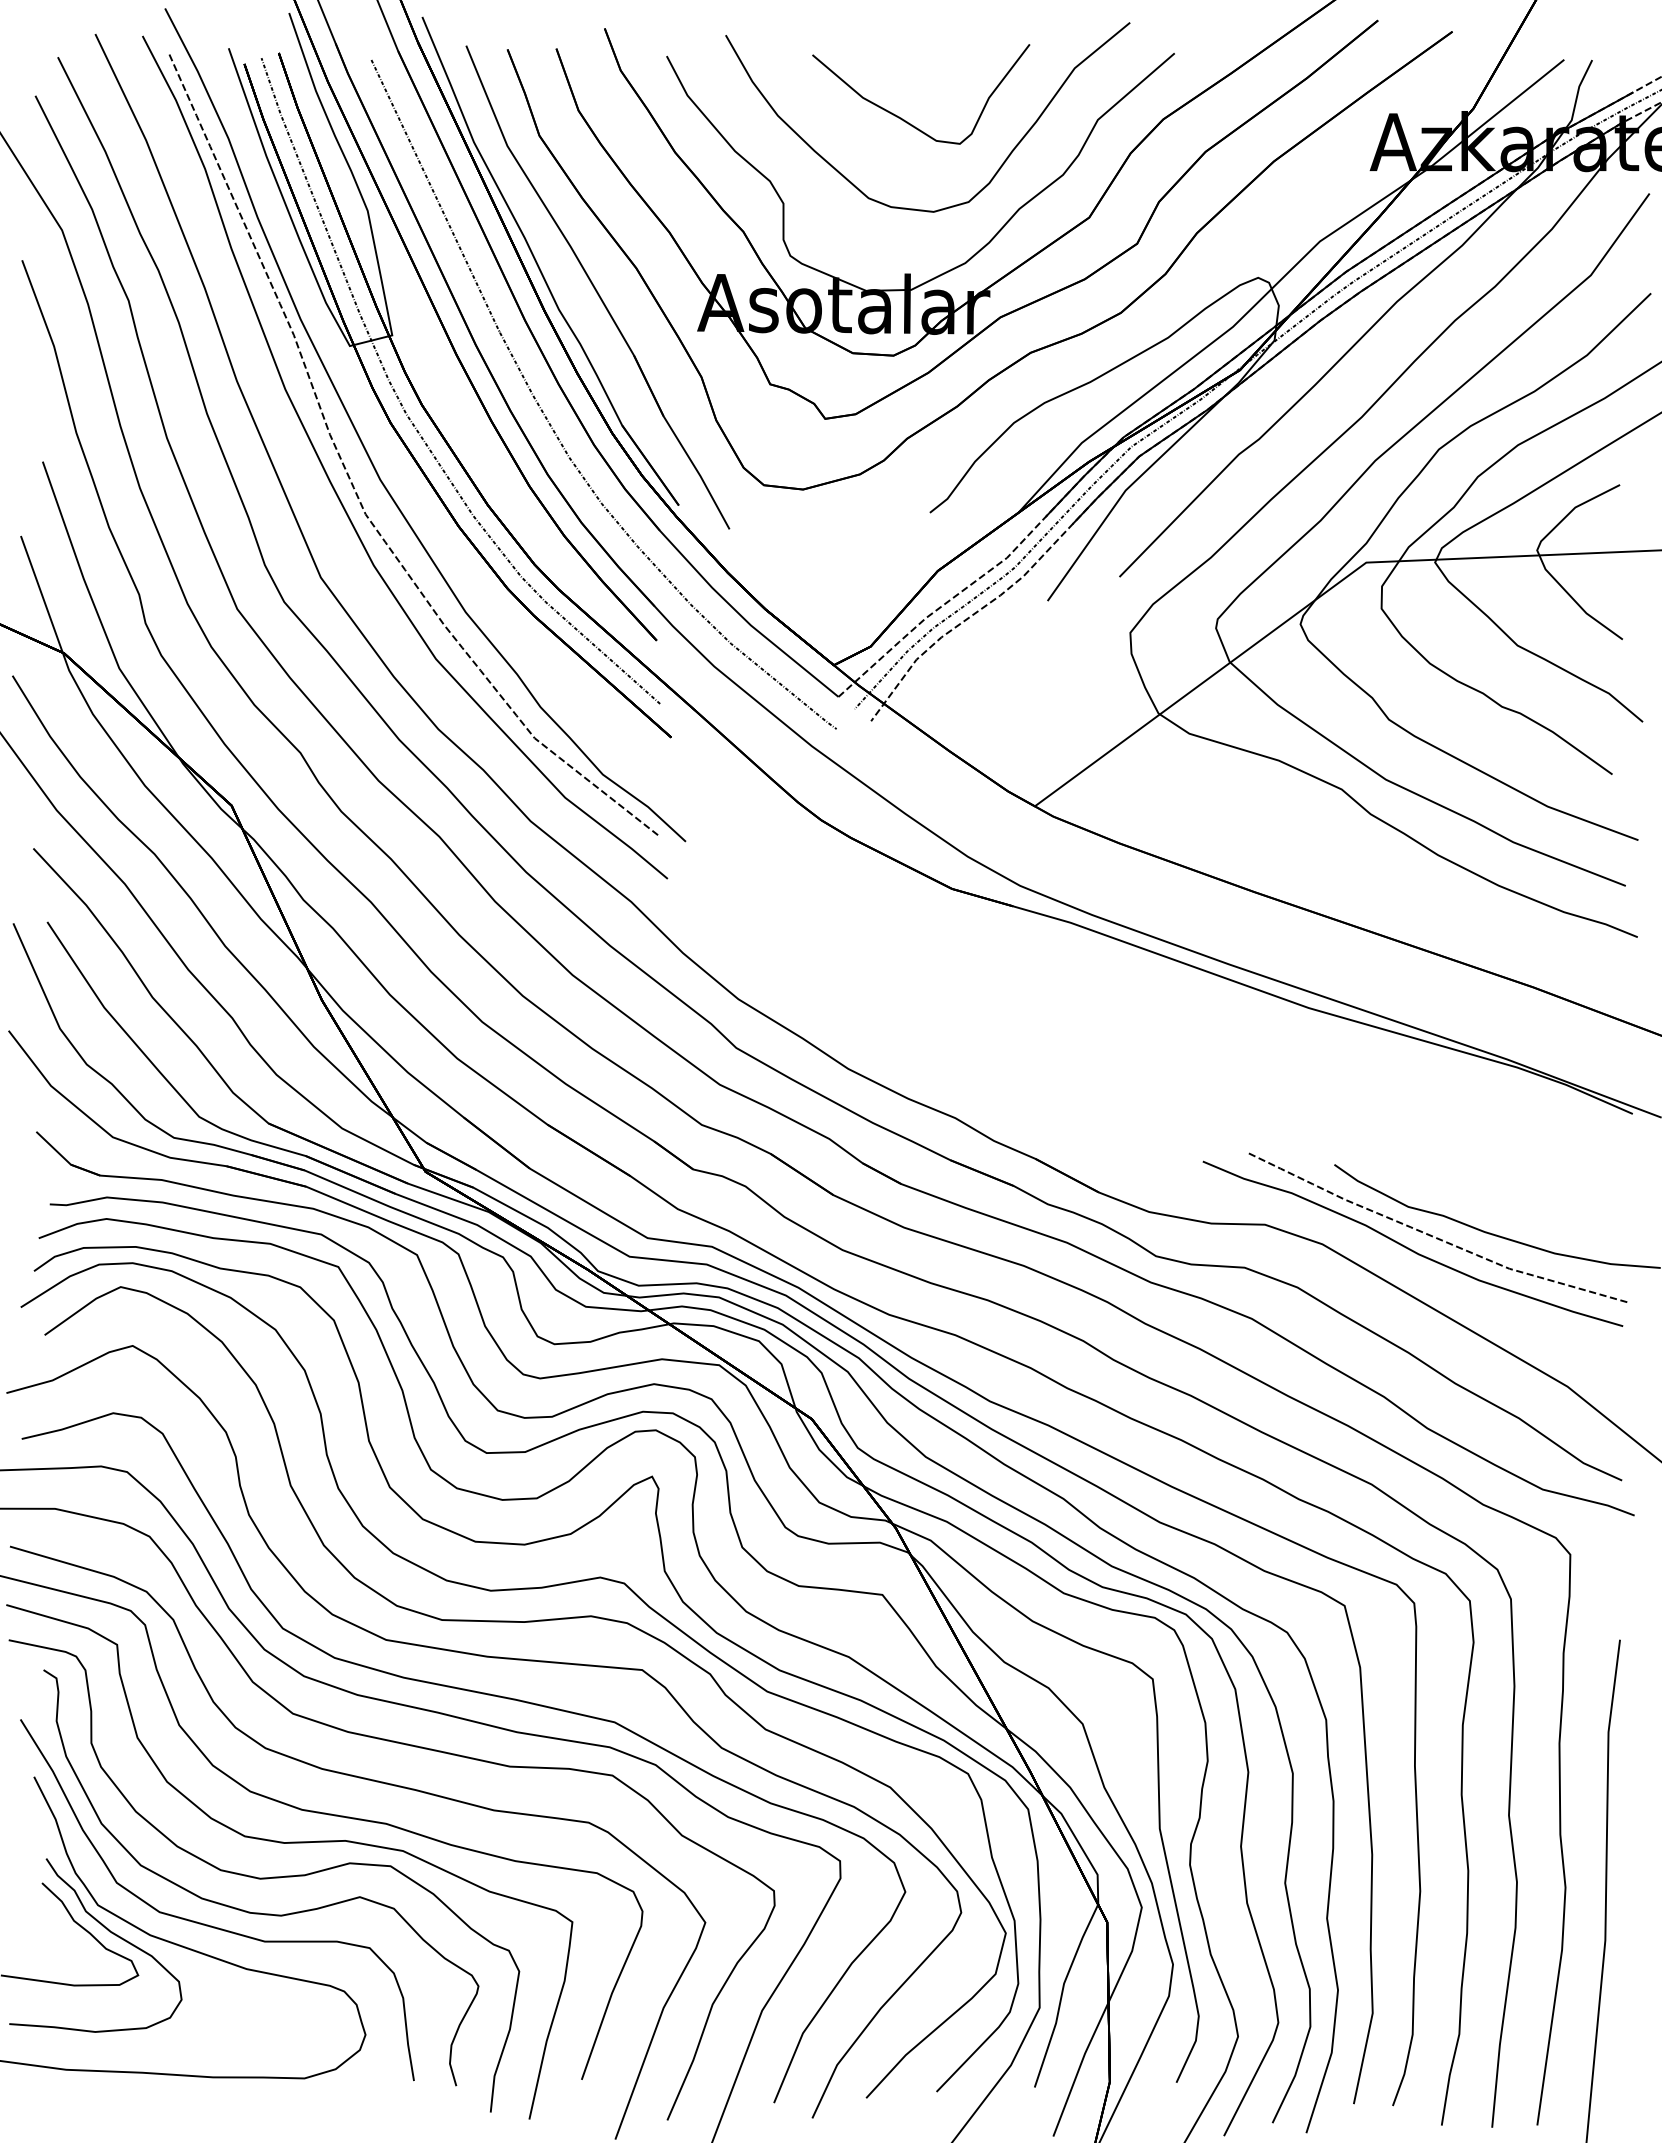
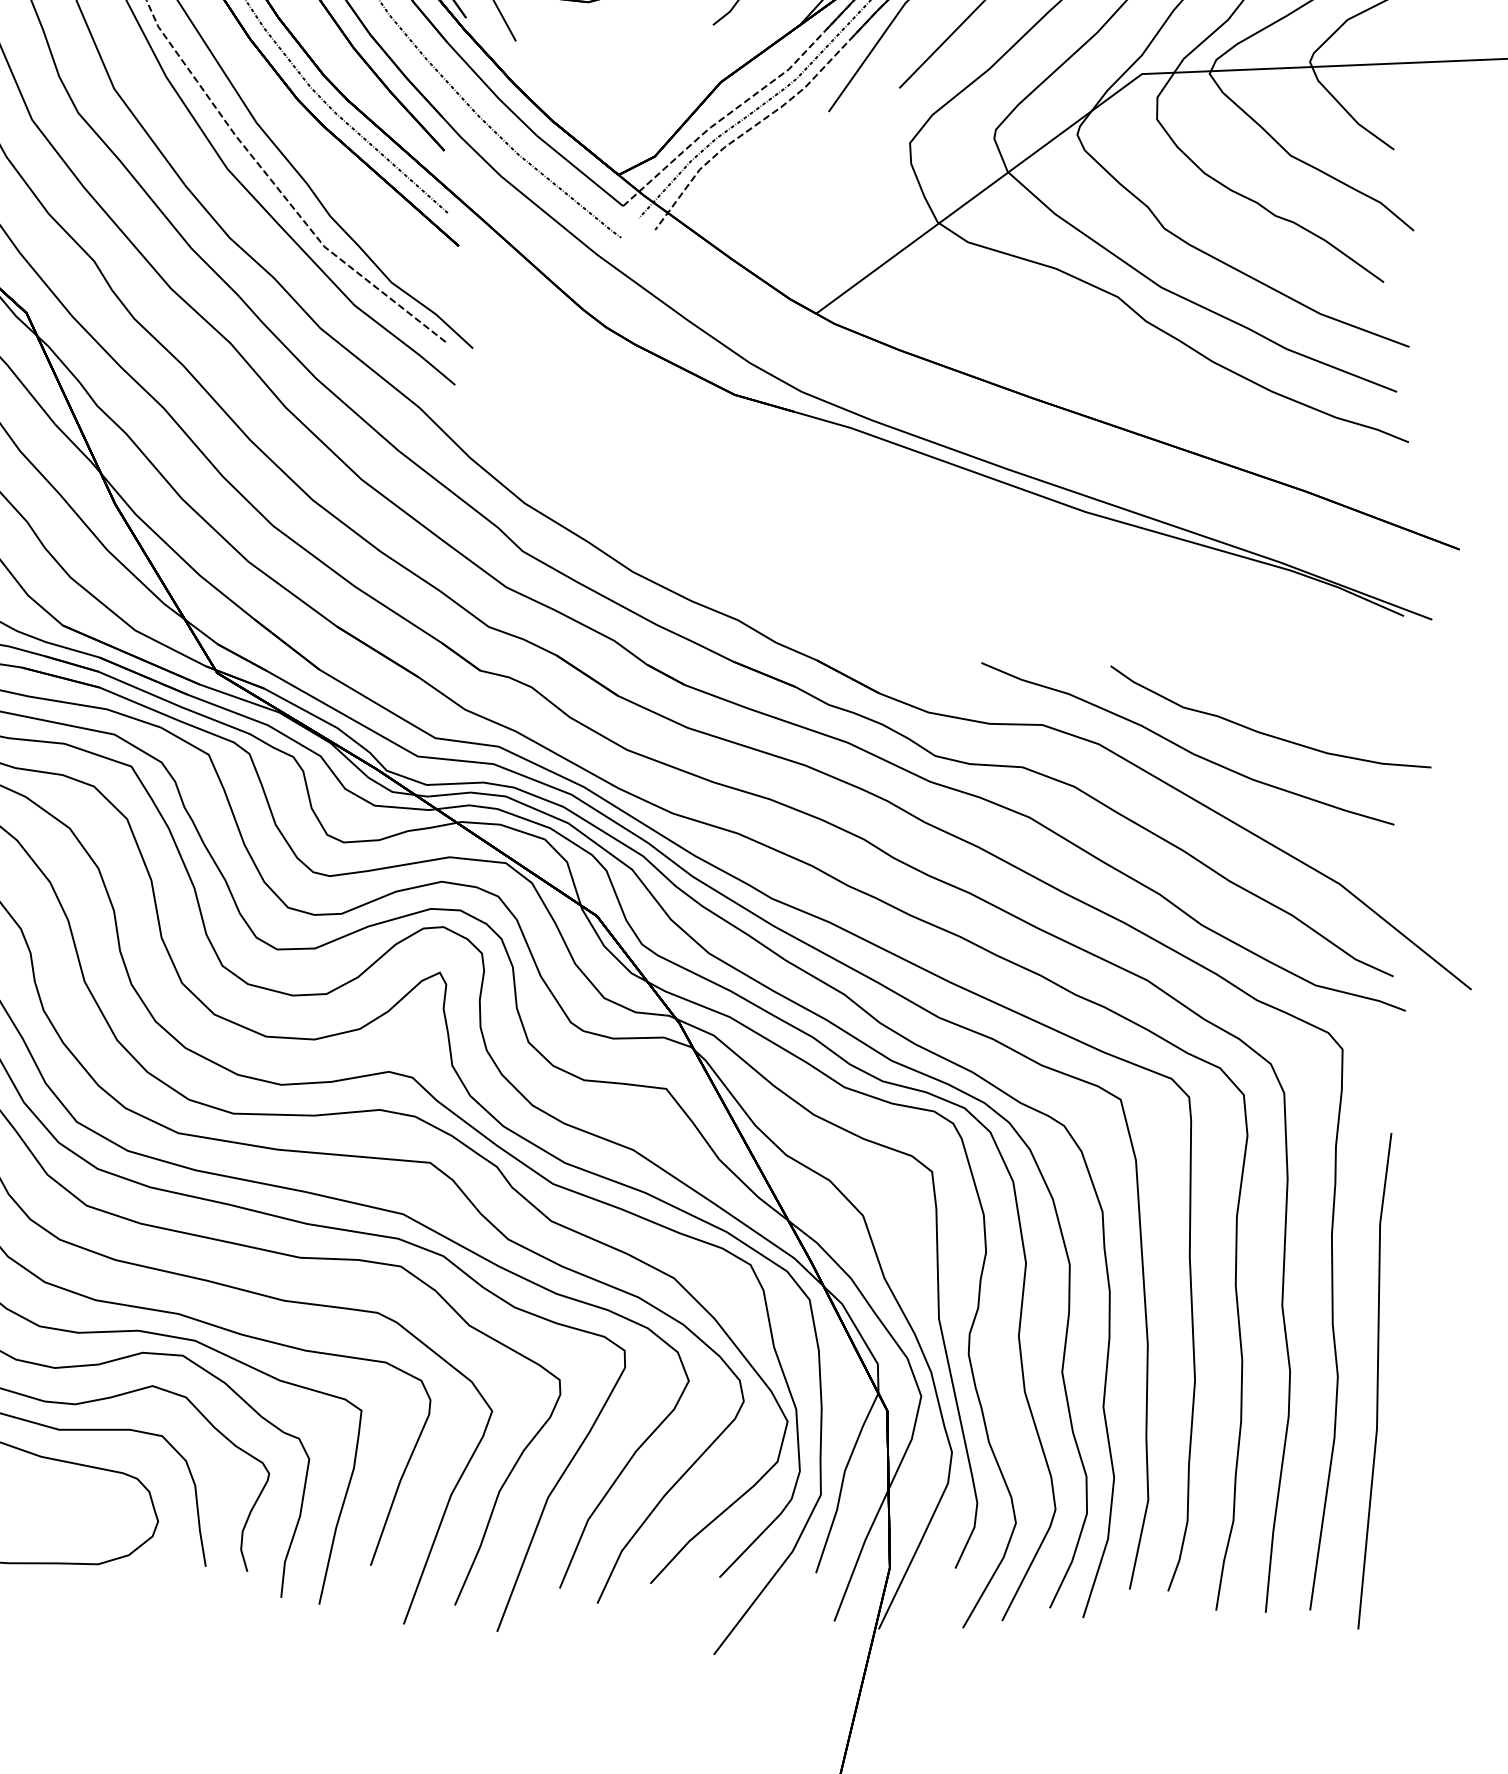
curve: (1432, 1235) -> (1207, 735), removed

